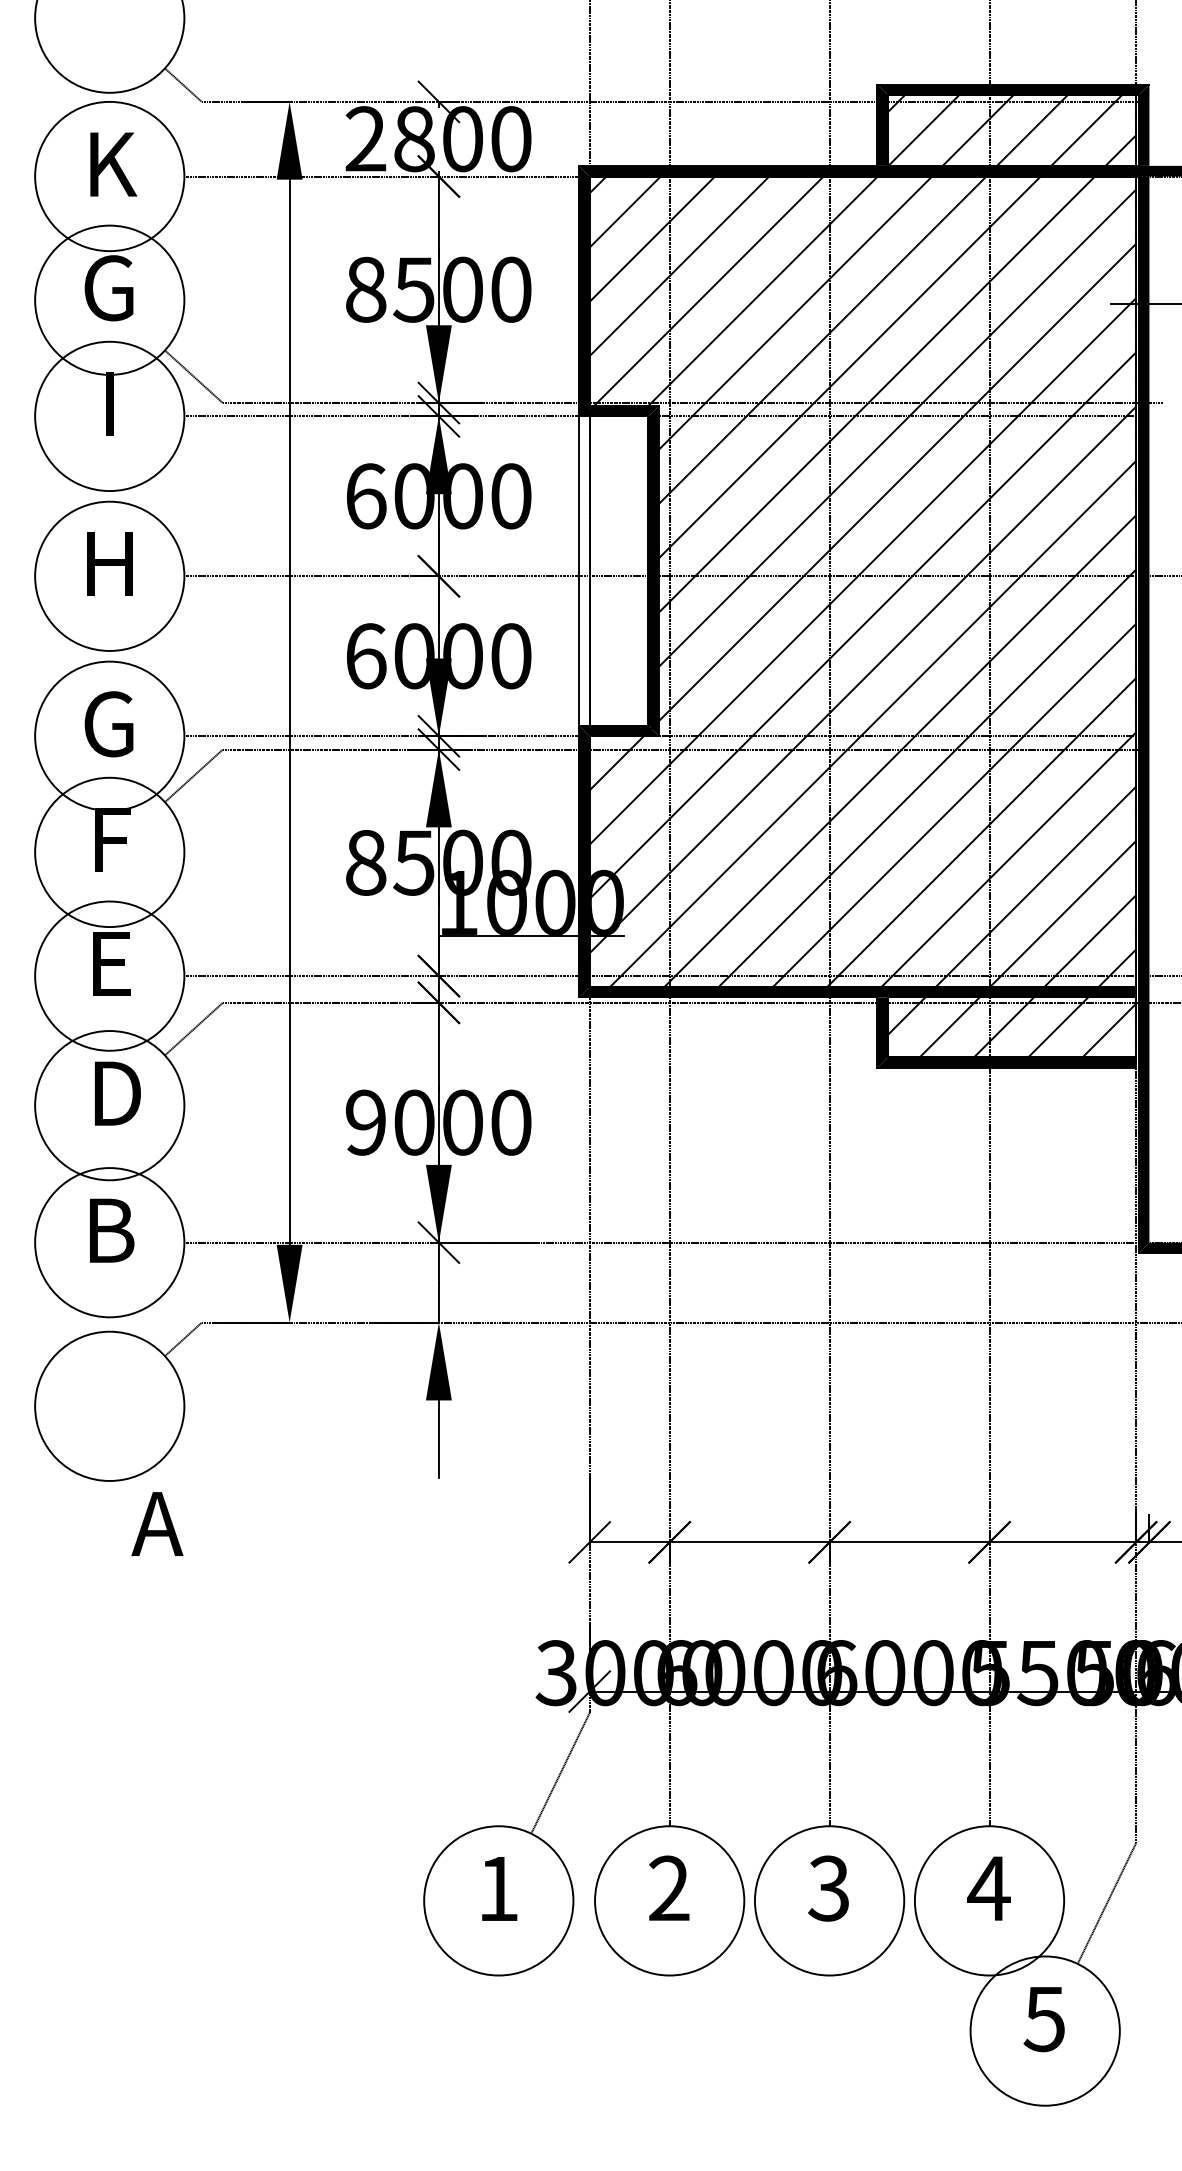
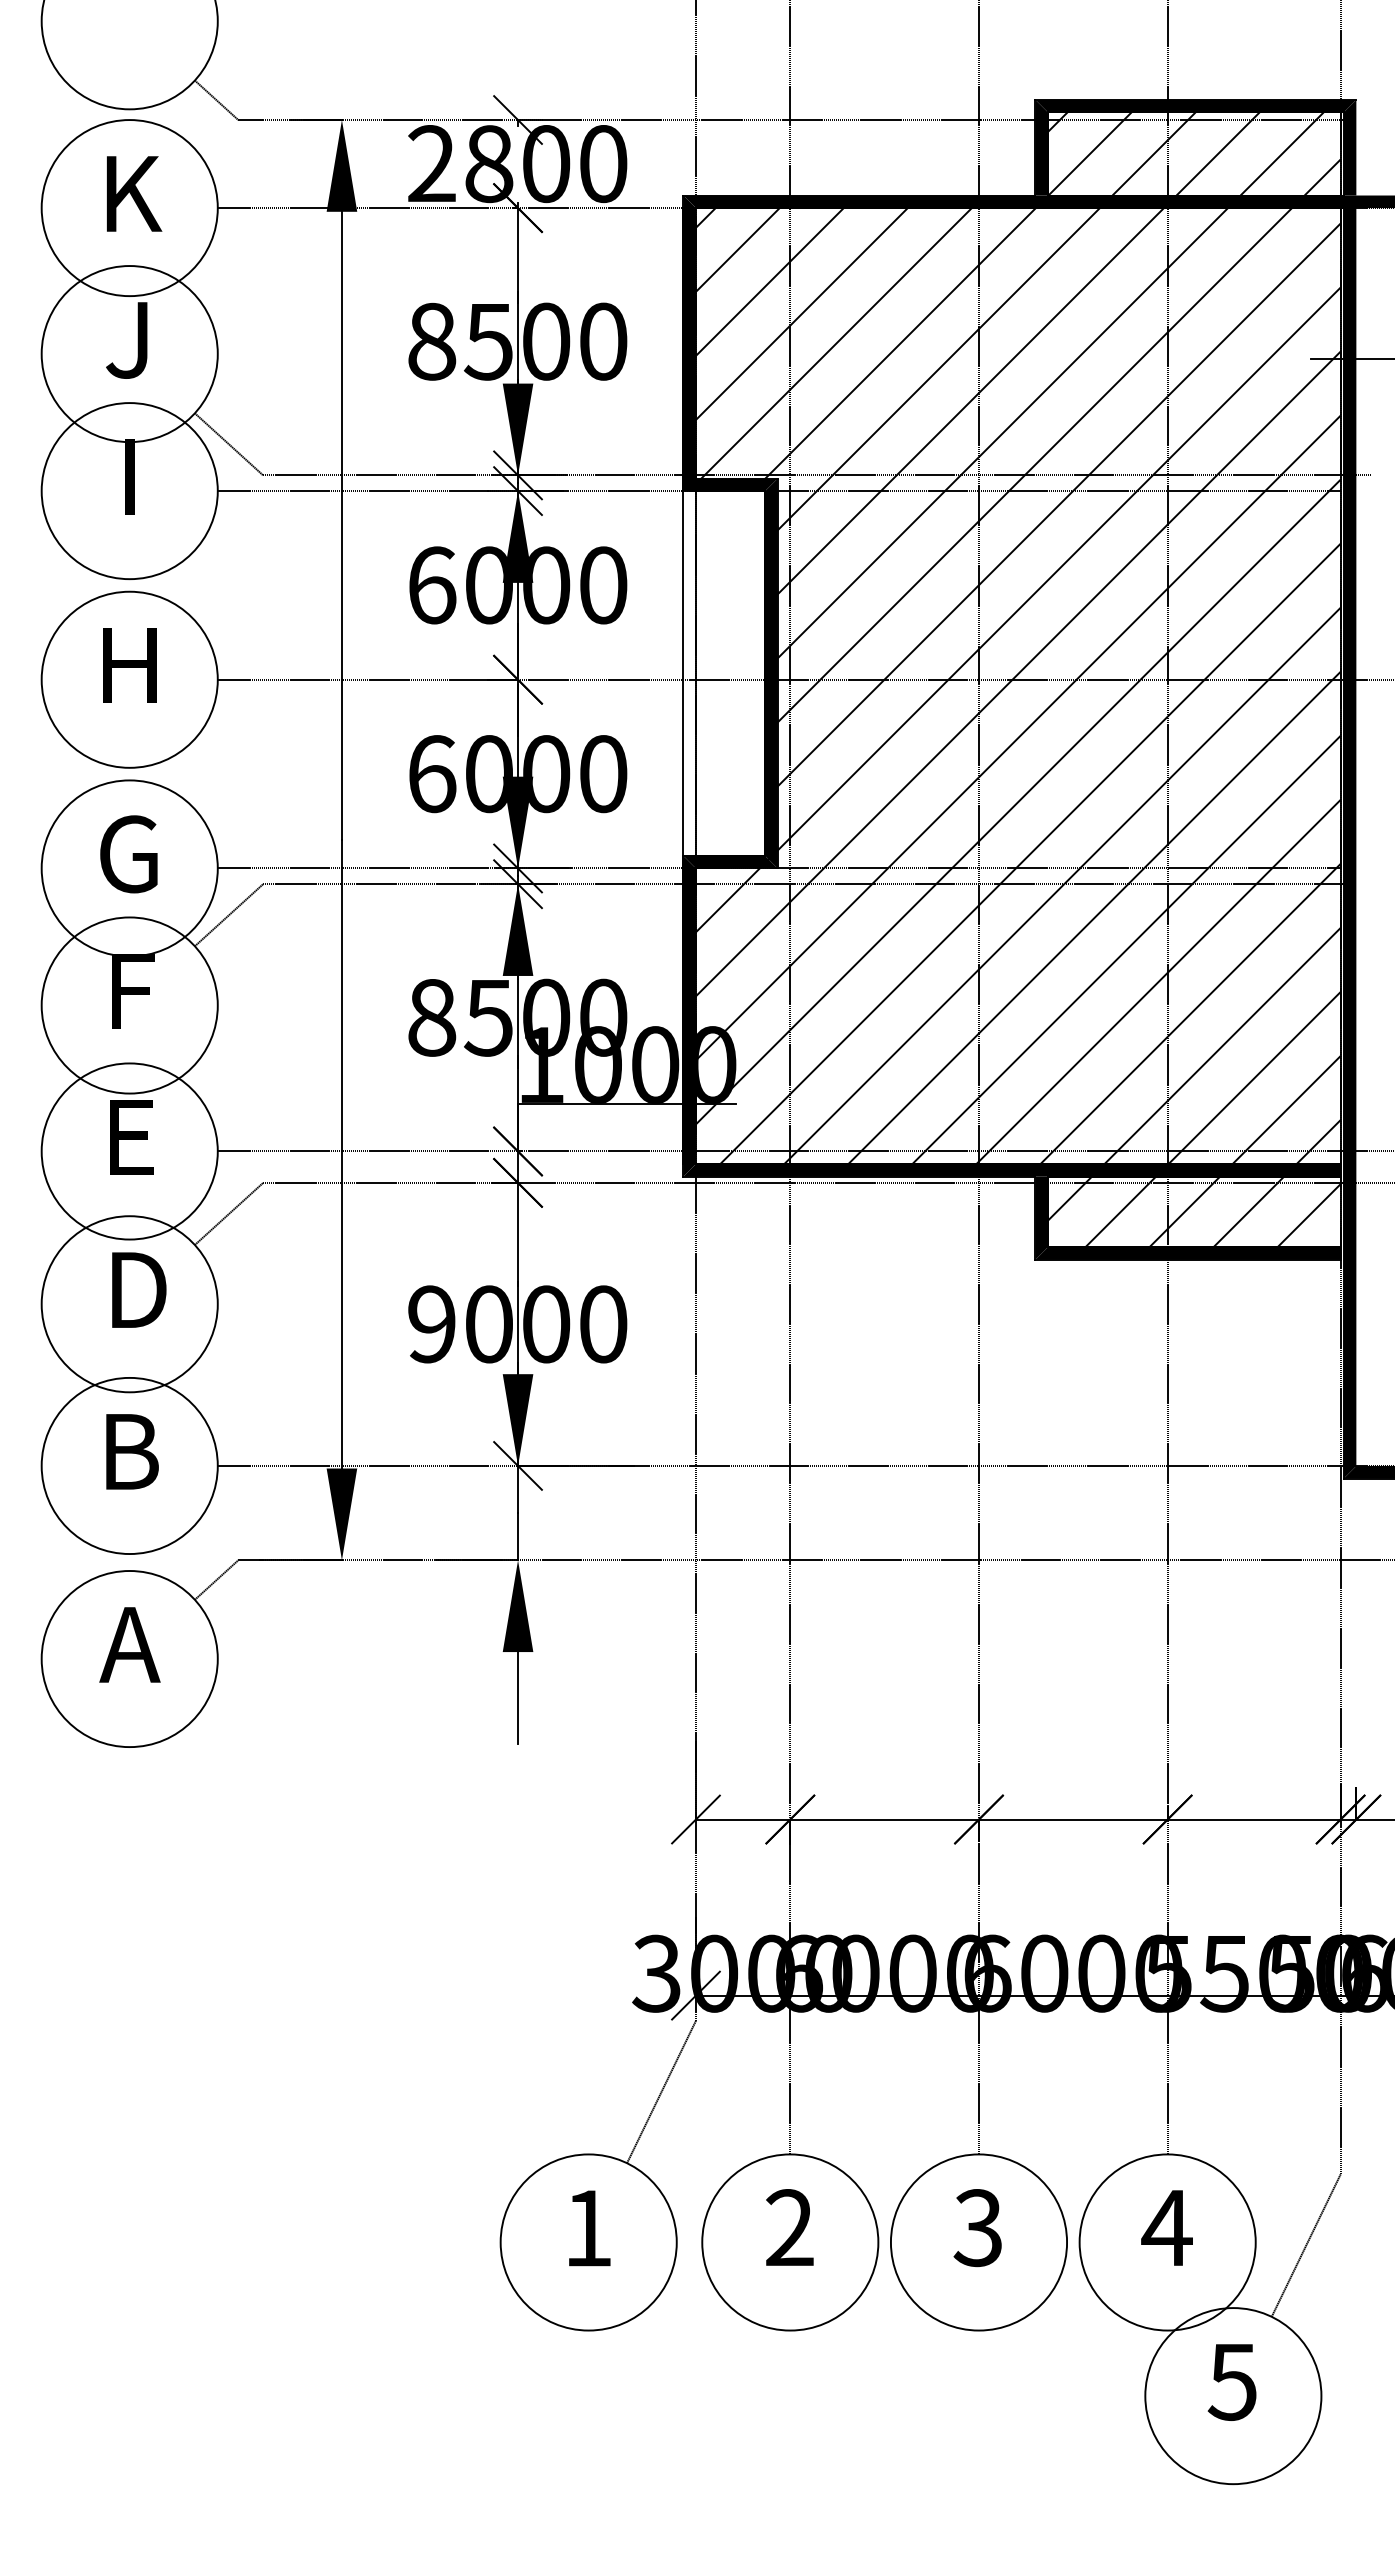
text: (108, 287) -> (128, 339), G -> J
text: (157, 1523) -> (129, 1644), moved

